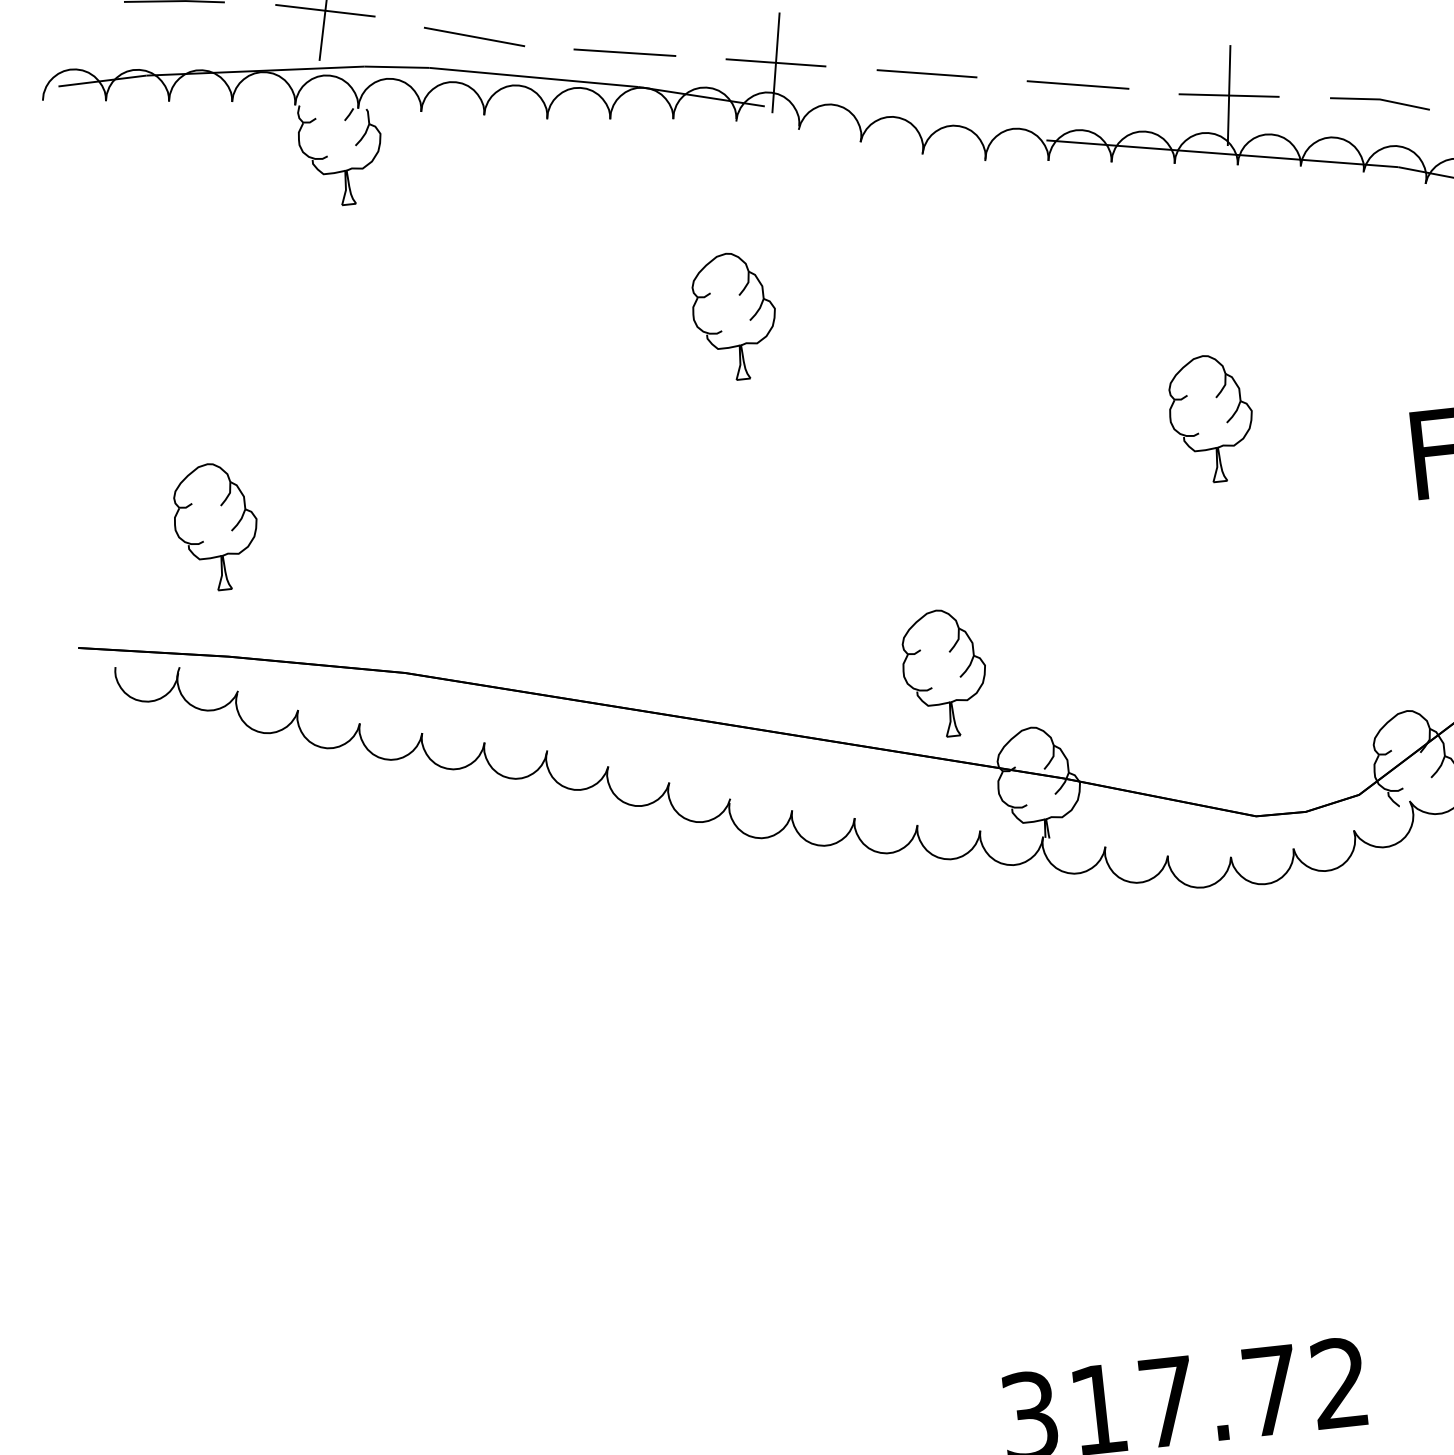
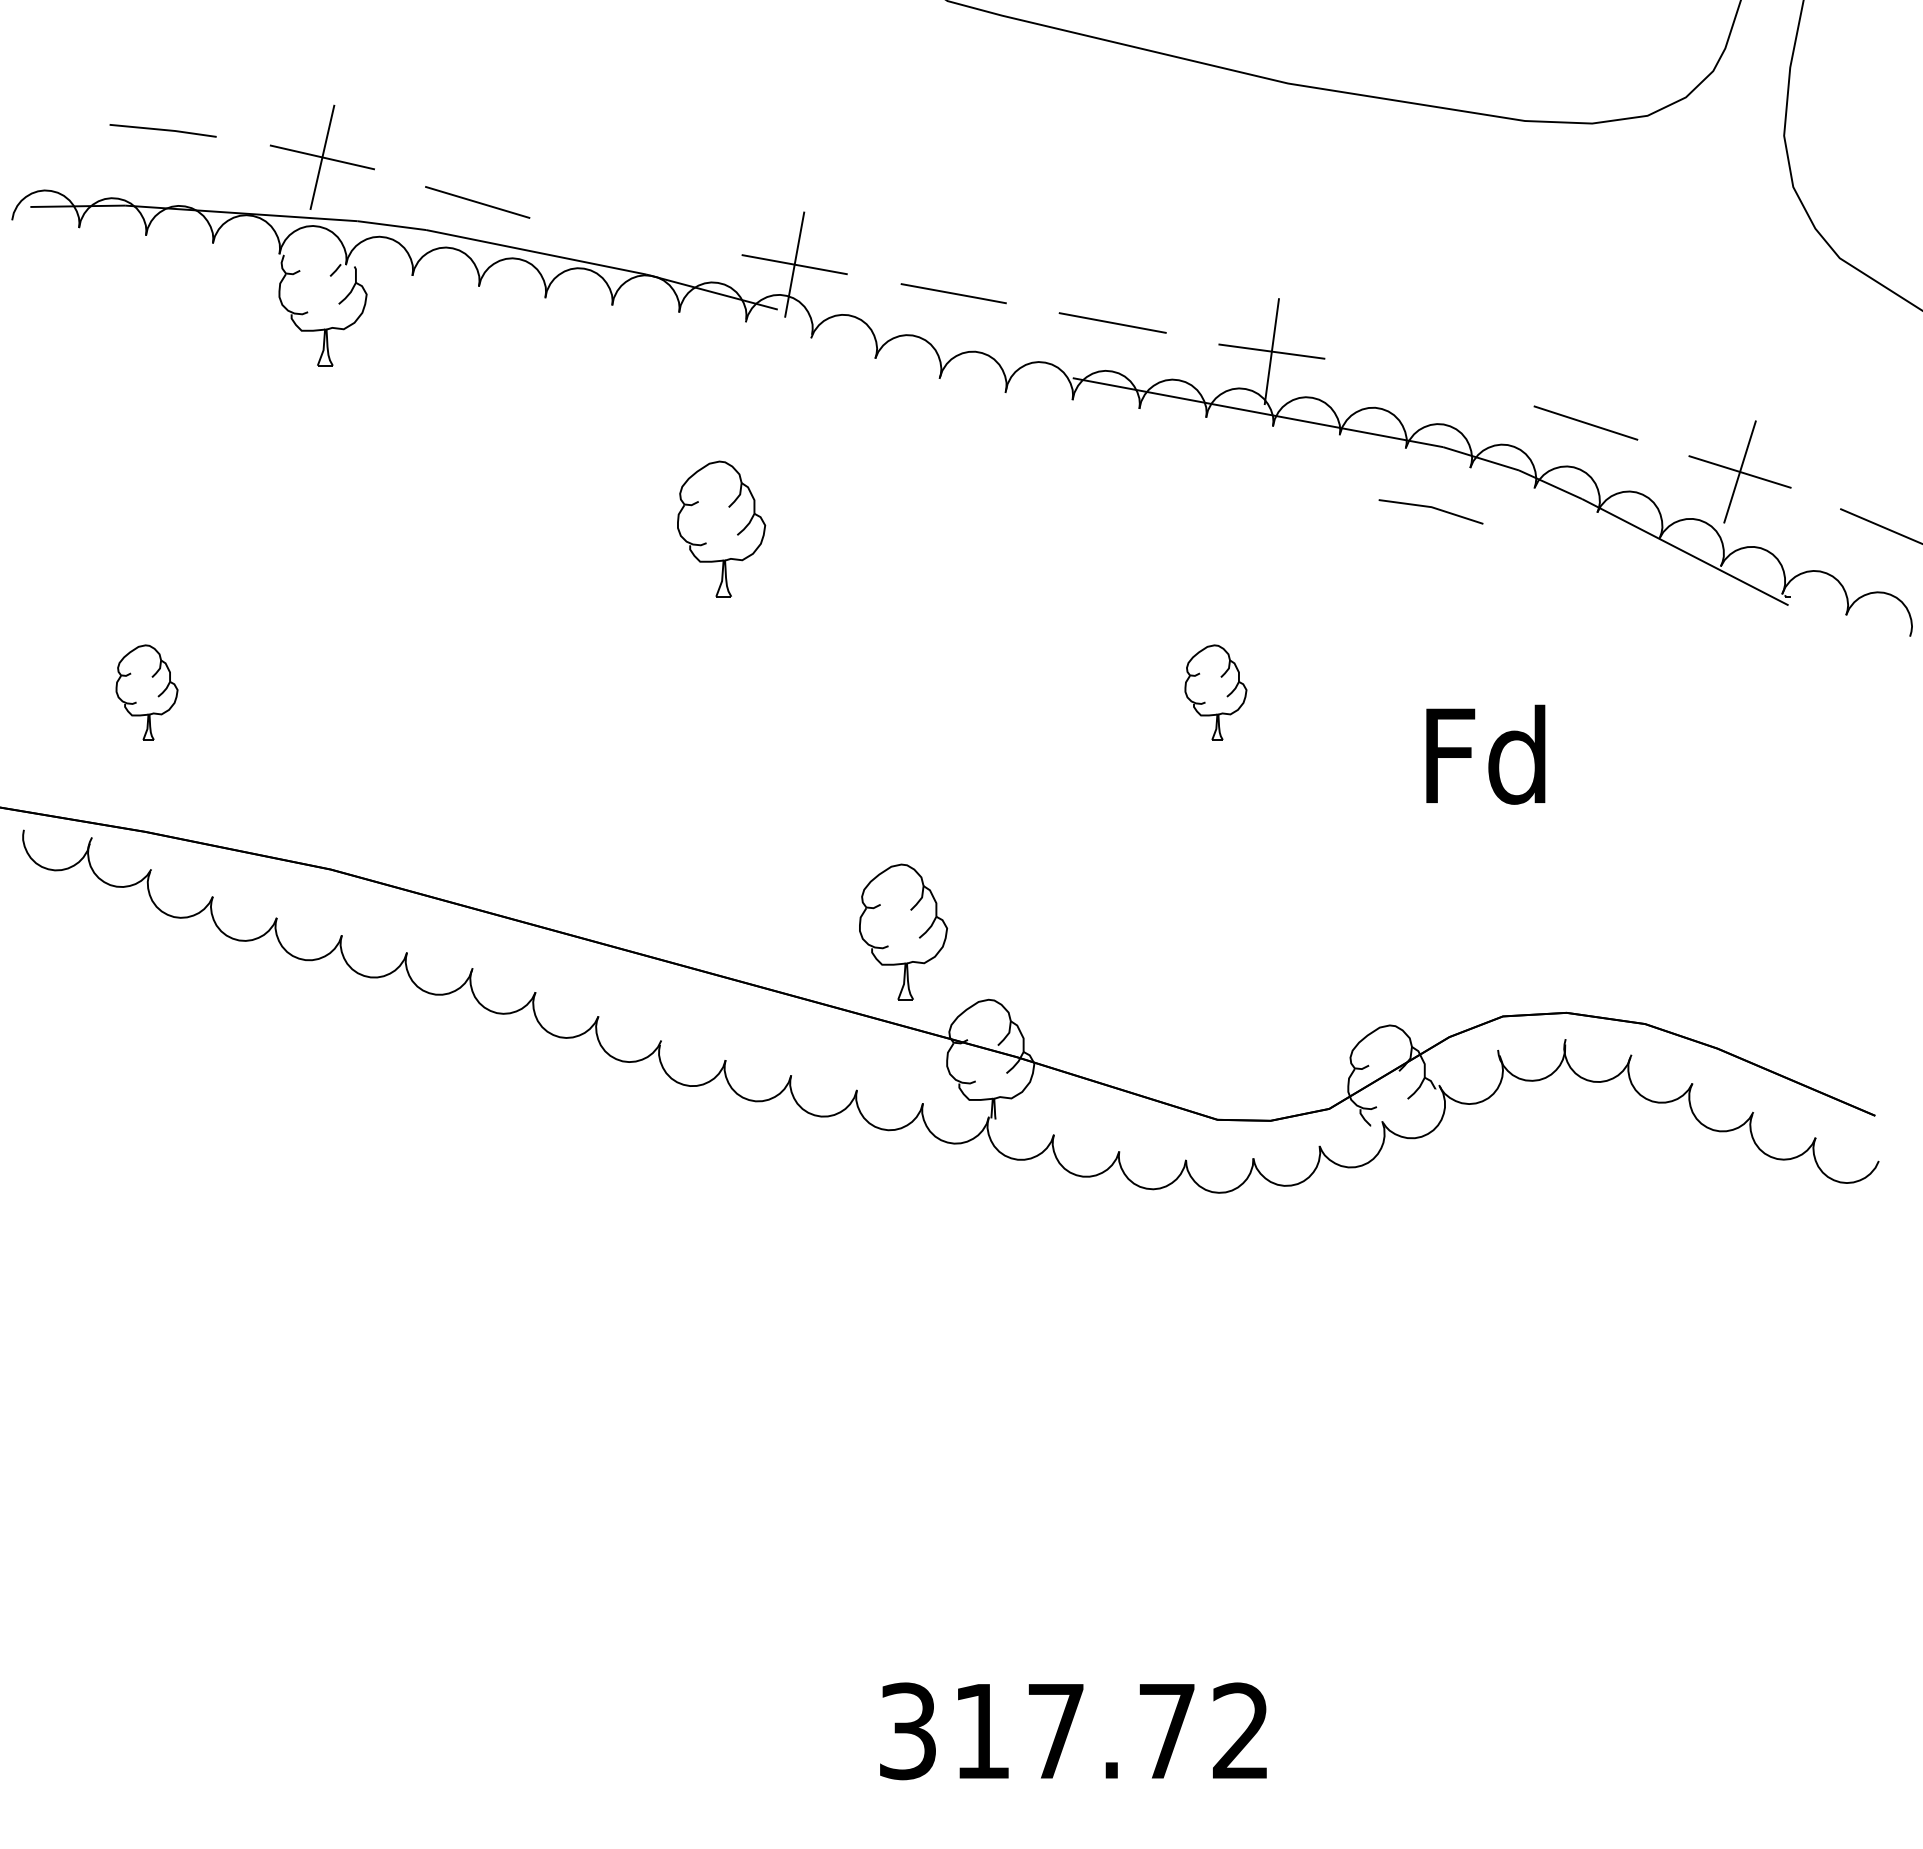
line: (624, 52) -> (635, 236), removed
line: (1380, 100) -> (1431, 508), moved
part: (1211, 418) -> (1215, 692), size x0.7
part: (215, 526) -> (146, 692), size x0.7

